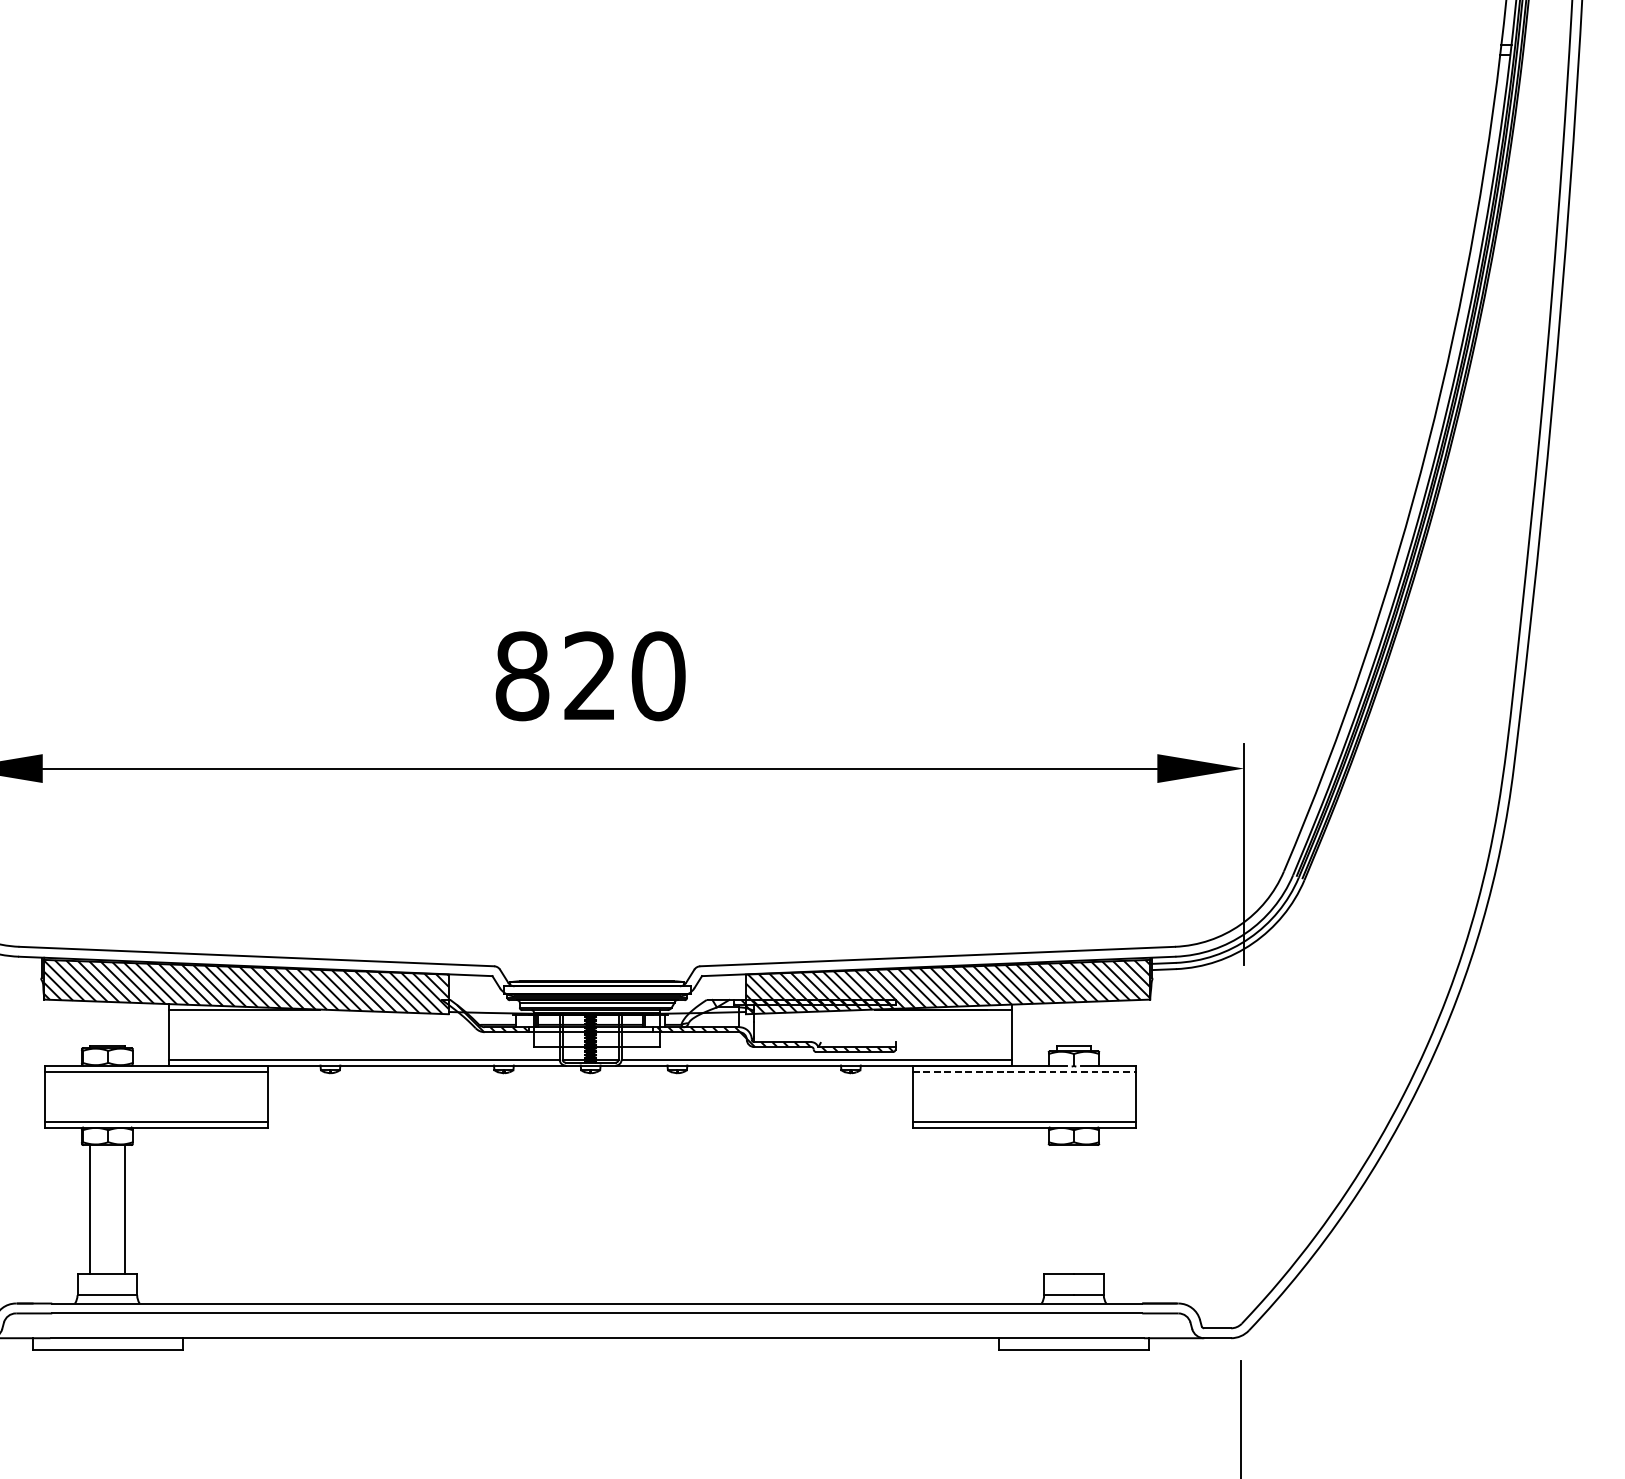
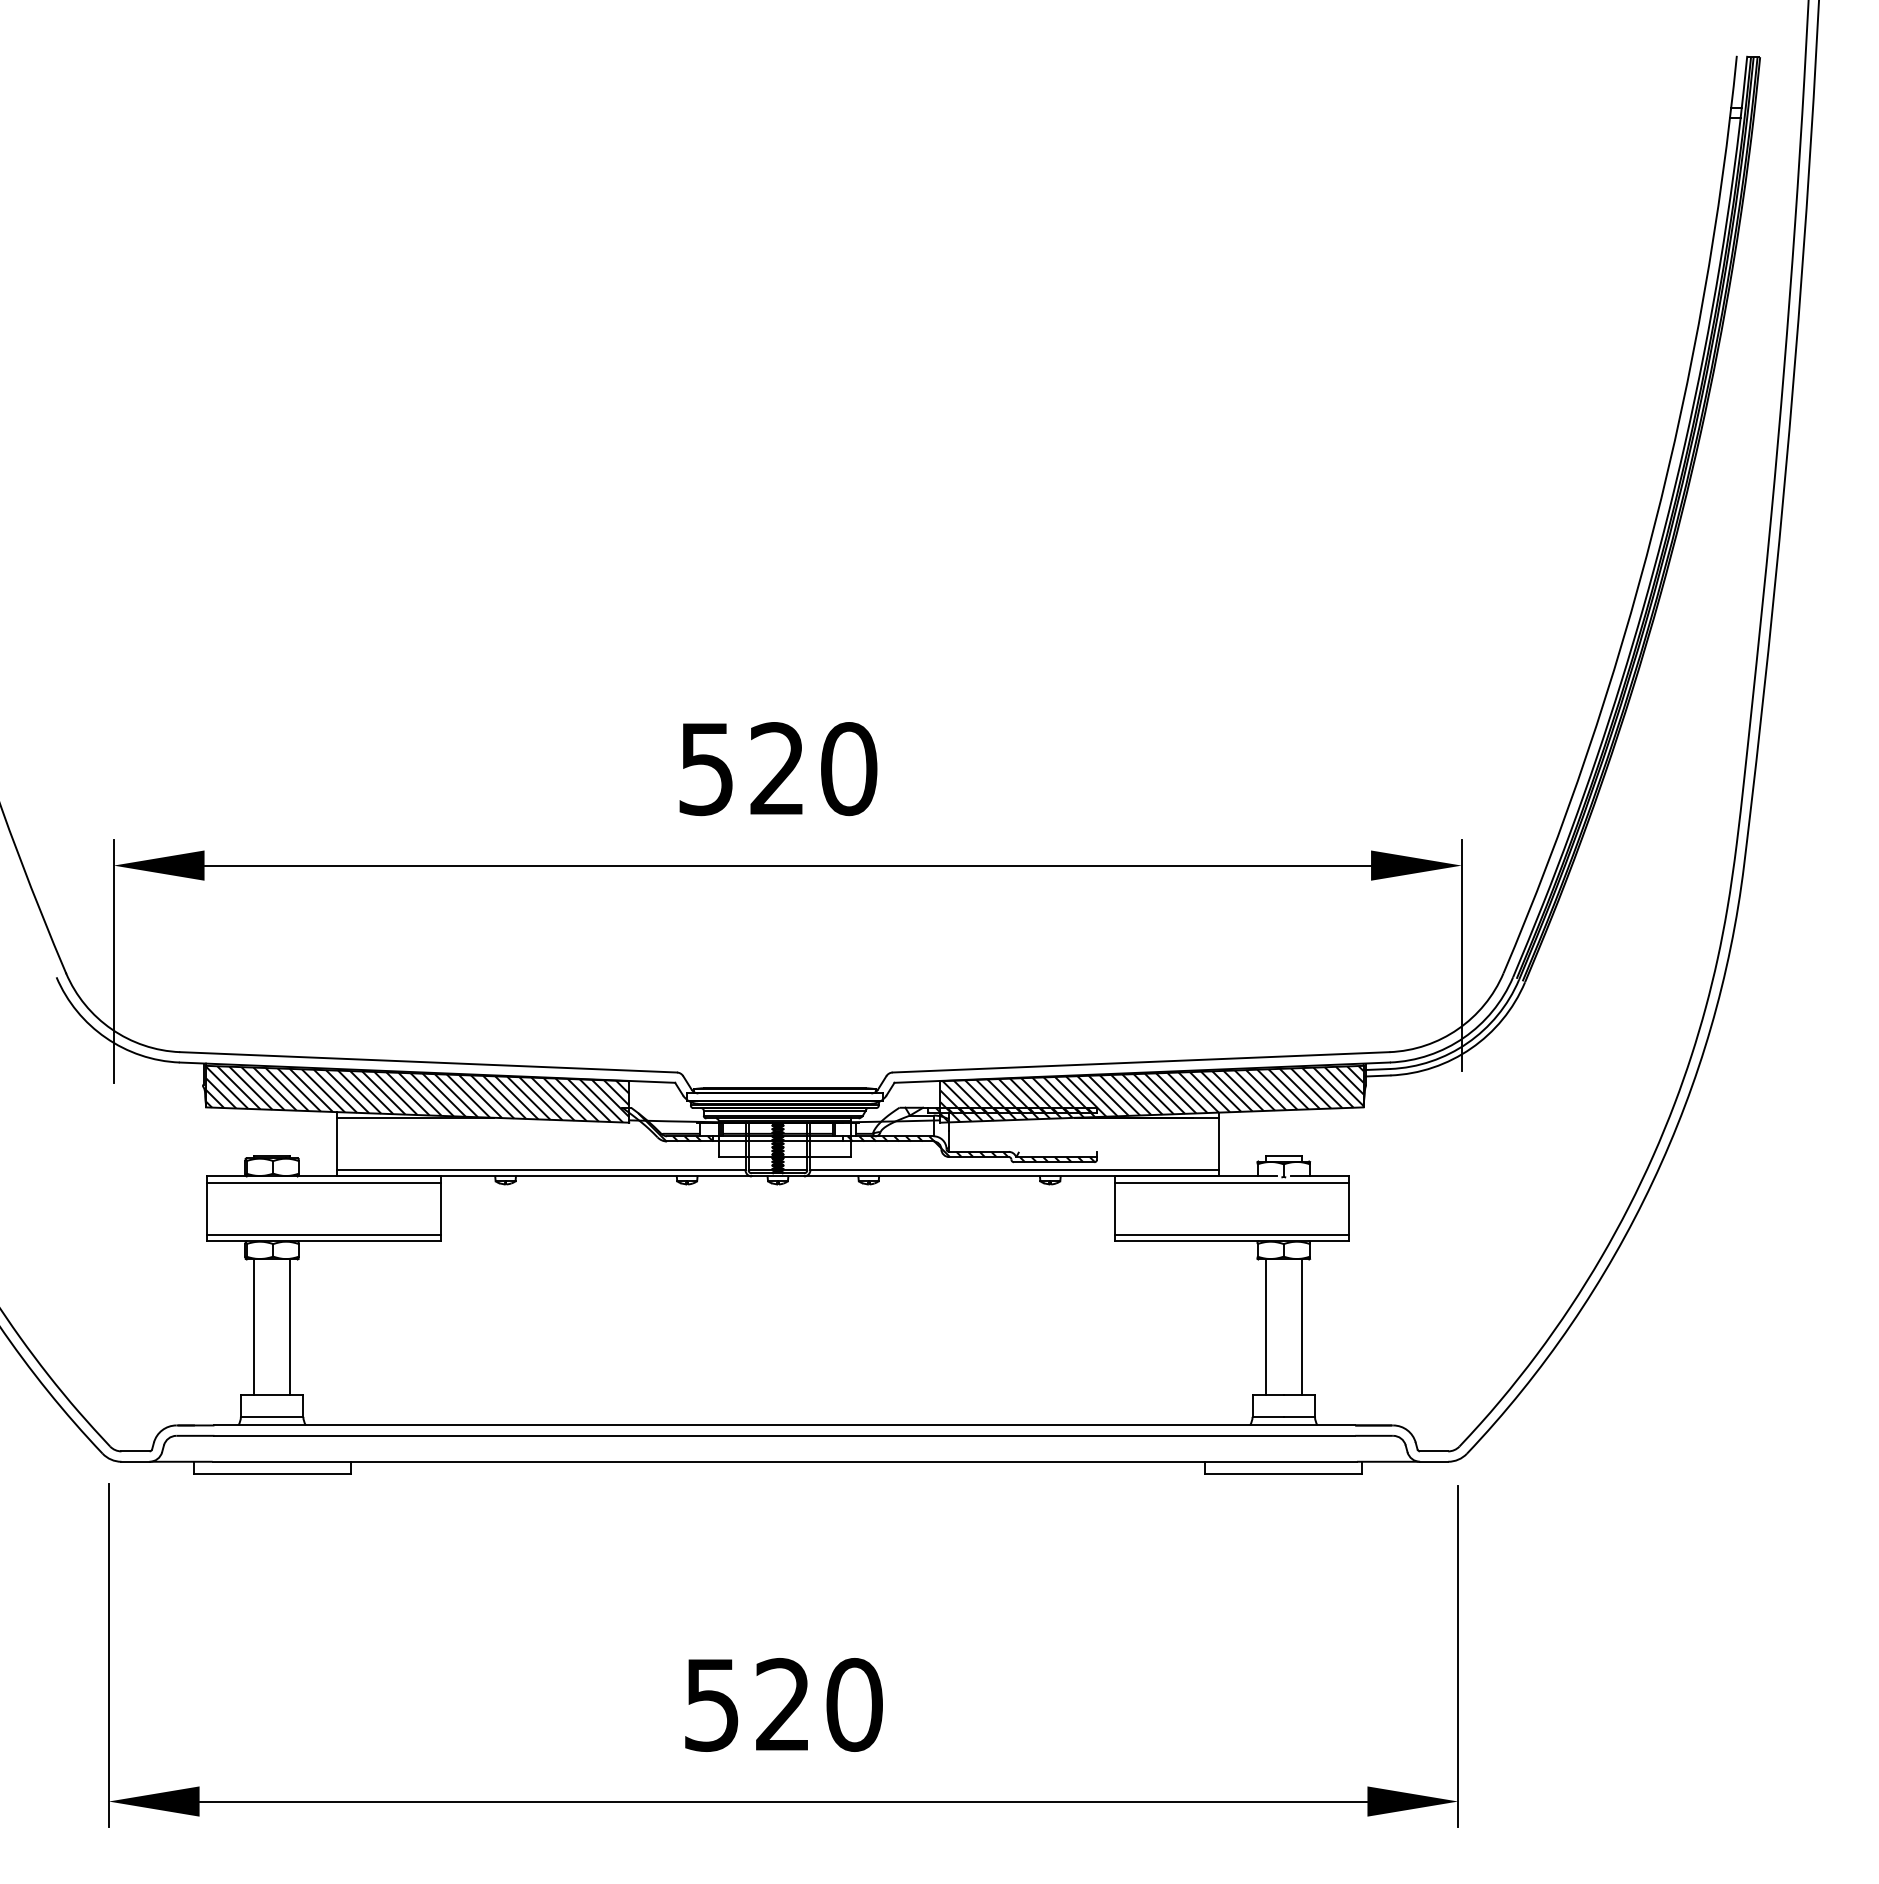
text: (522, 676) -> (706, 769), 820 -> 520
line: (1024, 1071) -> (1231, 1182), dashed -> solid
line: (1056, 1208) -> (1265, 1326), added
line: (1090, 1208) -> (1301, 1326), added

